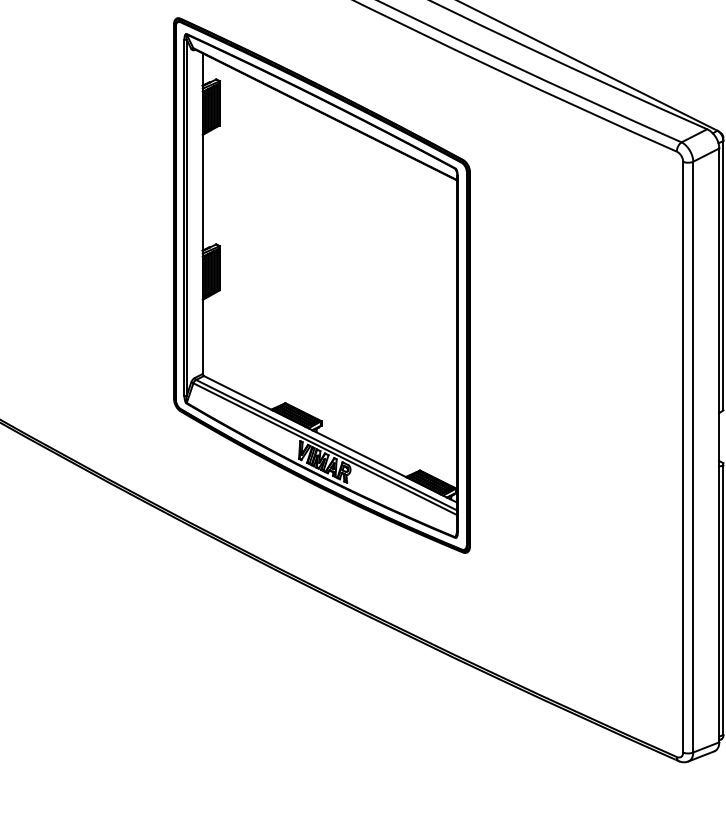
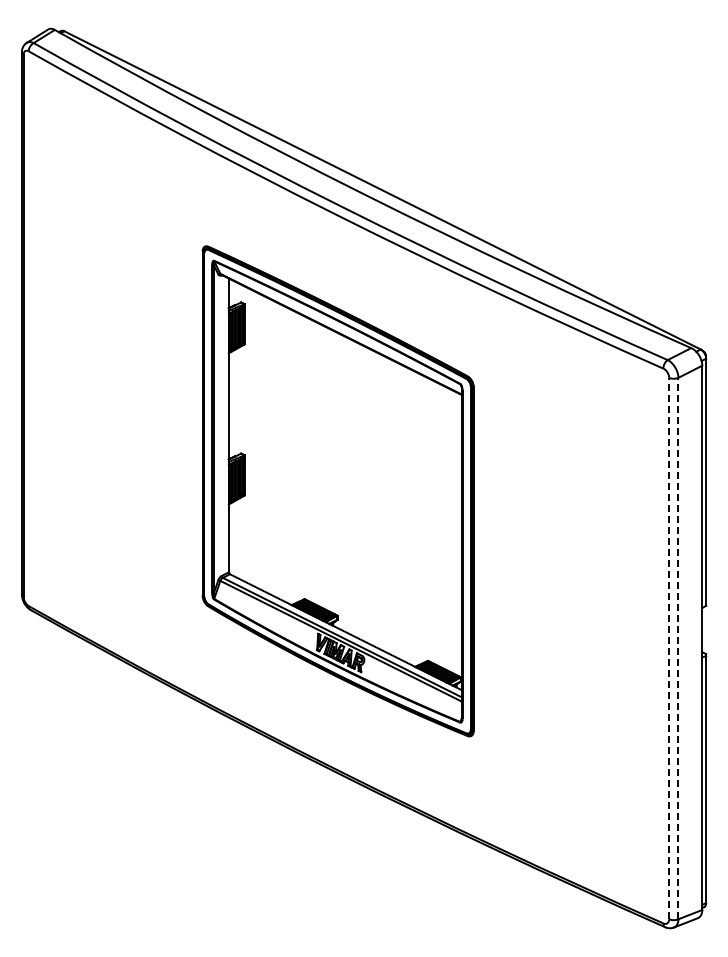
line: (683, 457) -> (669, 648), solid -> dashed
line: (693, 457) -> (678, 648), solid -> dashed

